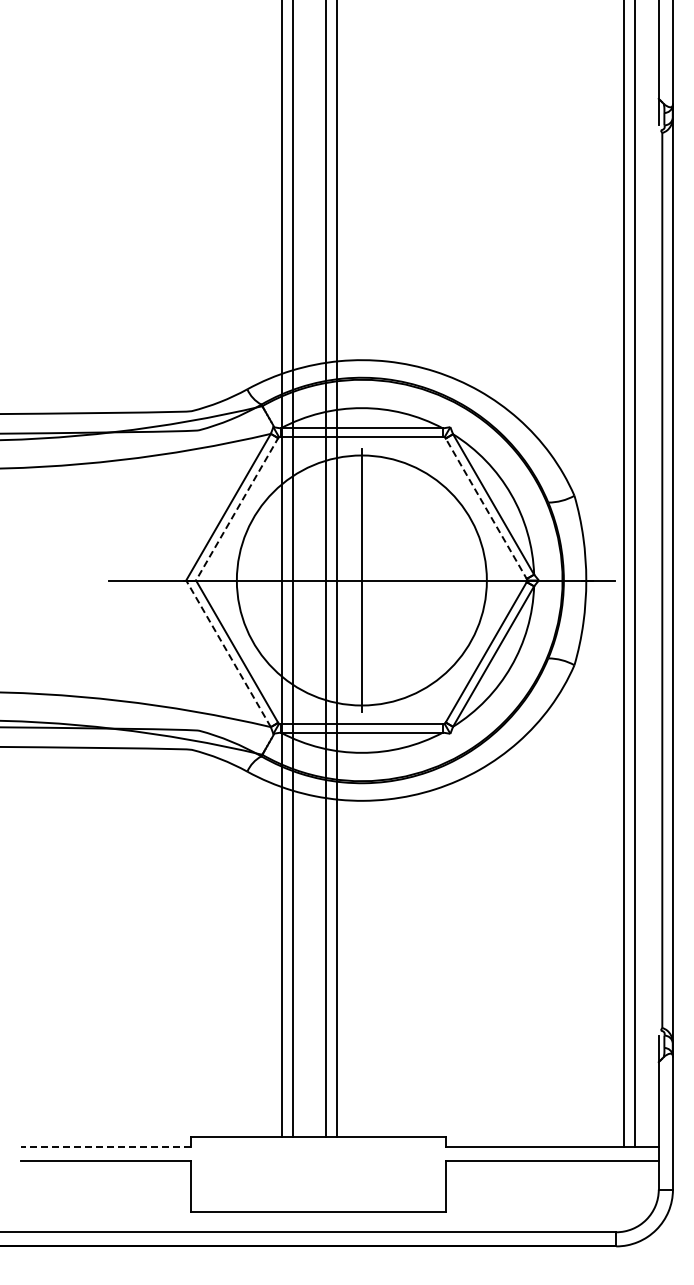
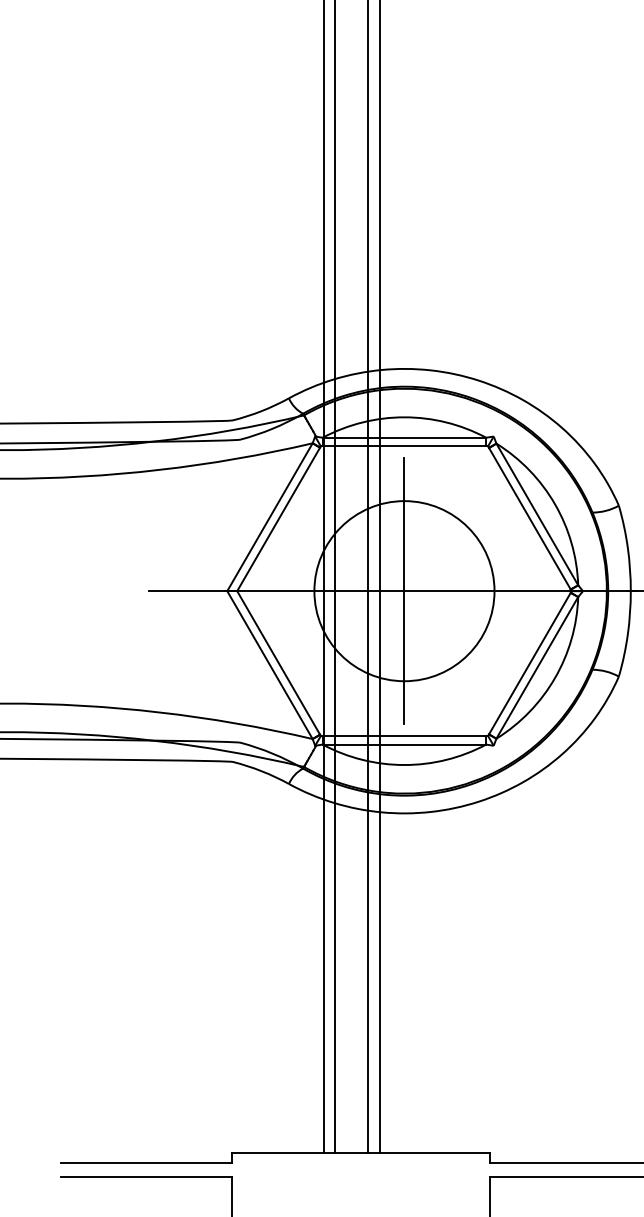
line: (237, 508) -> (279, 518), dashed -> solid
line: (486, 508) -> (530, 518), dashed -> solid
circle: (361, 580) -> (404, 591), size x0.71
line: (228, 653) -> (269, 664), dashed -> solid
line: (105, 1147) -> (145, 1163), dashed -> solid

